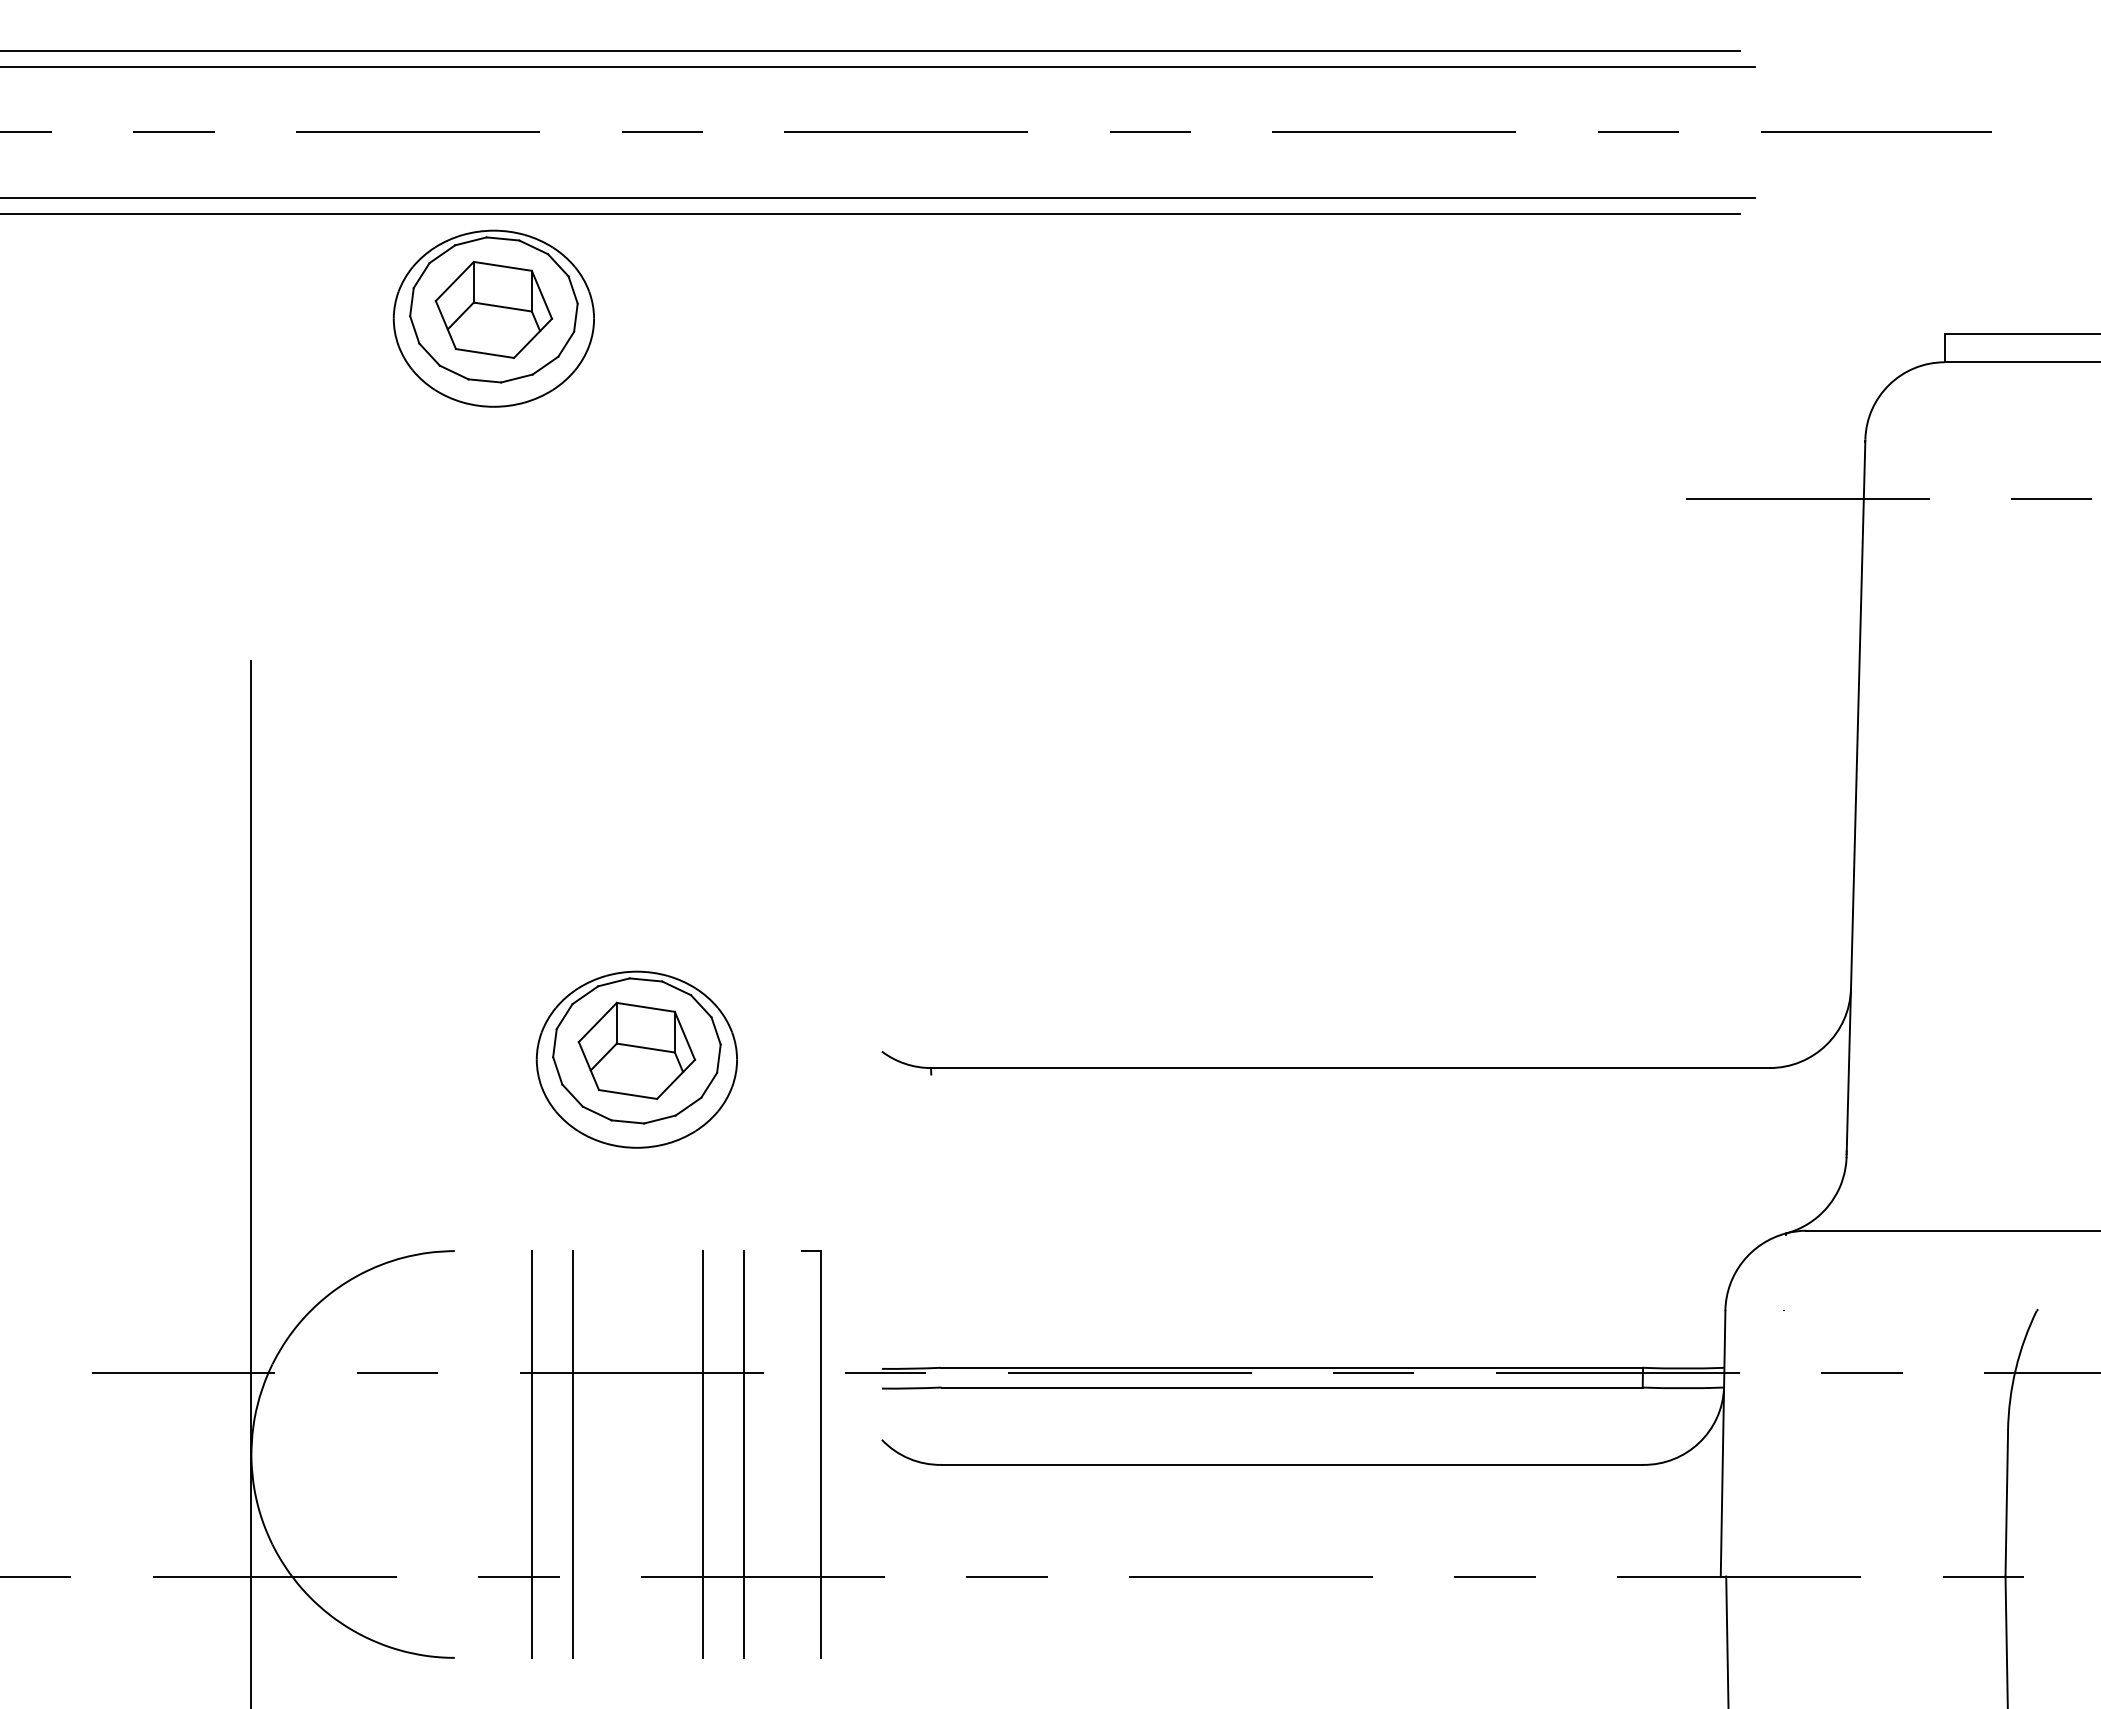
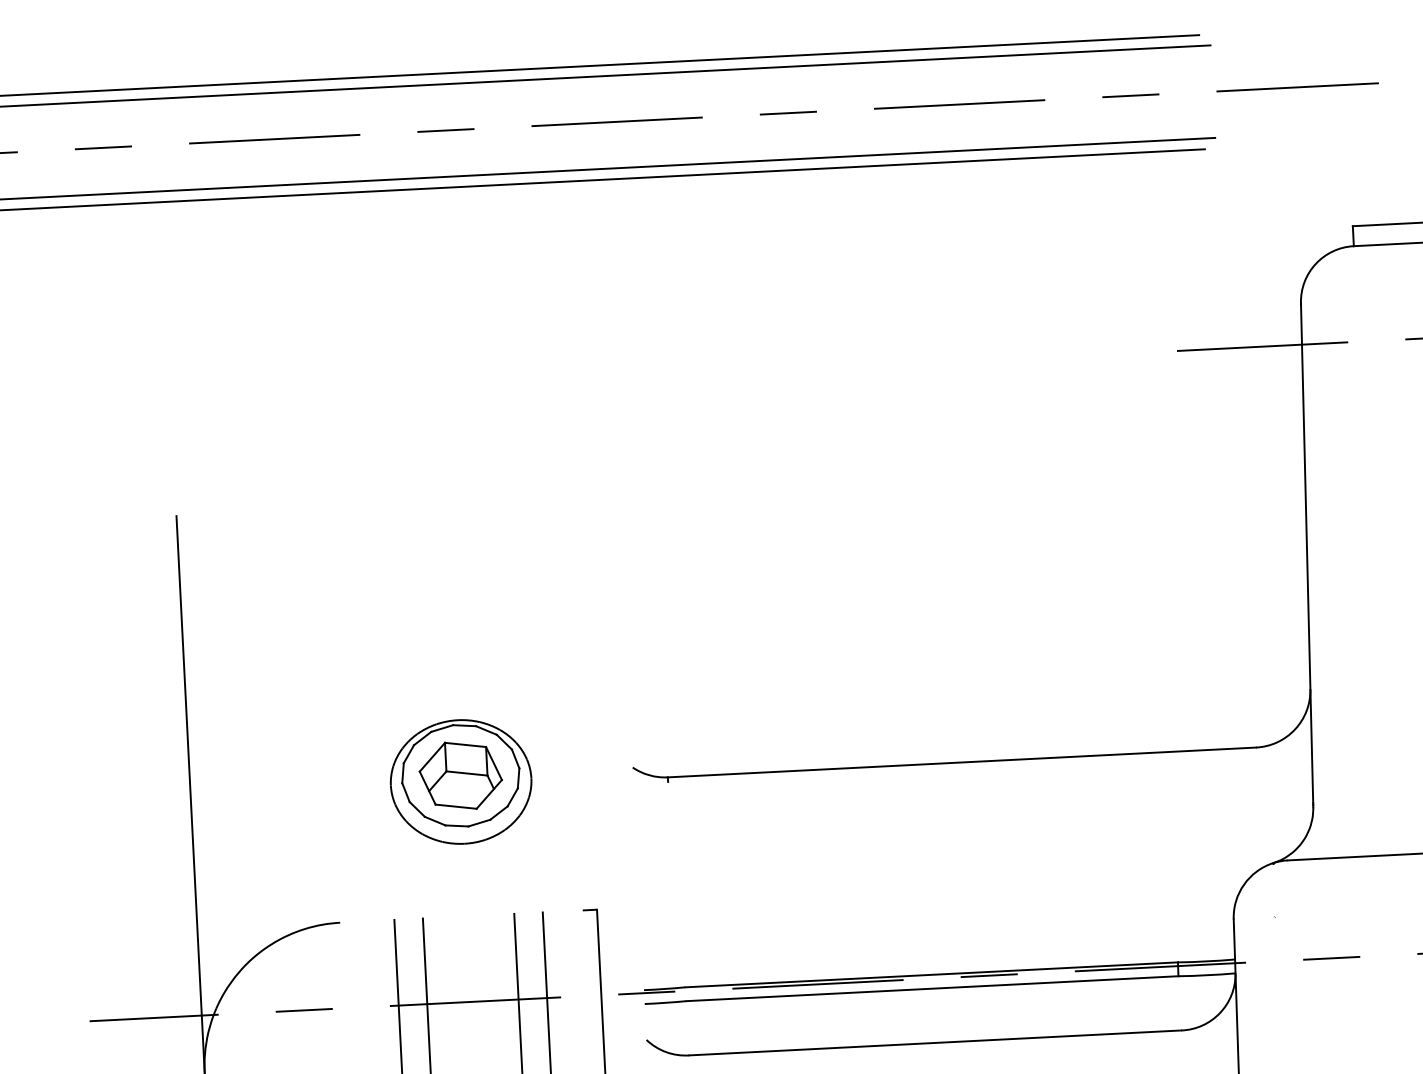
part: (493, 318) -> (334, 267), removed

